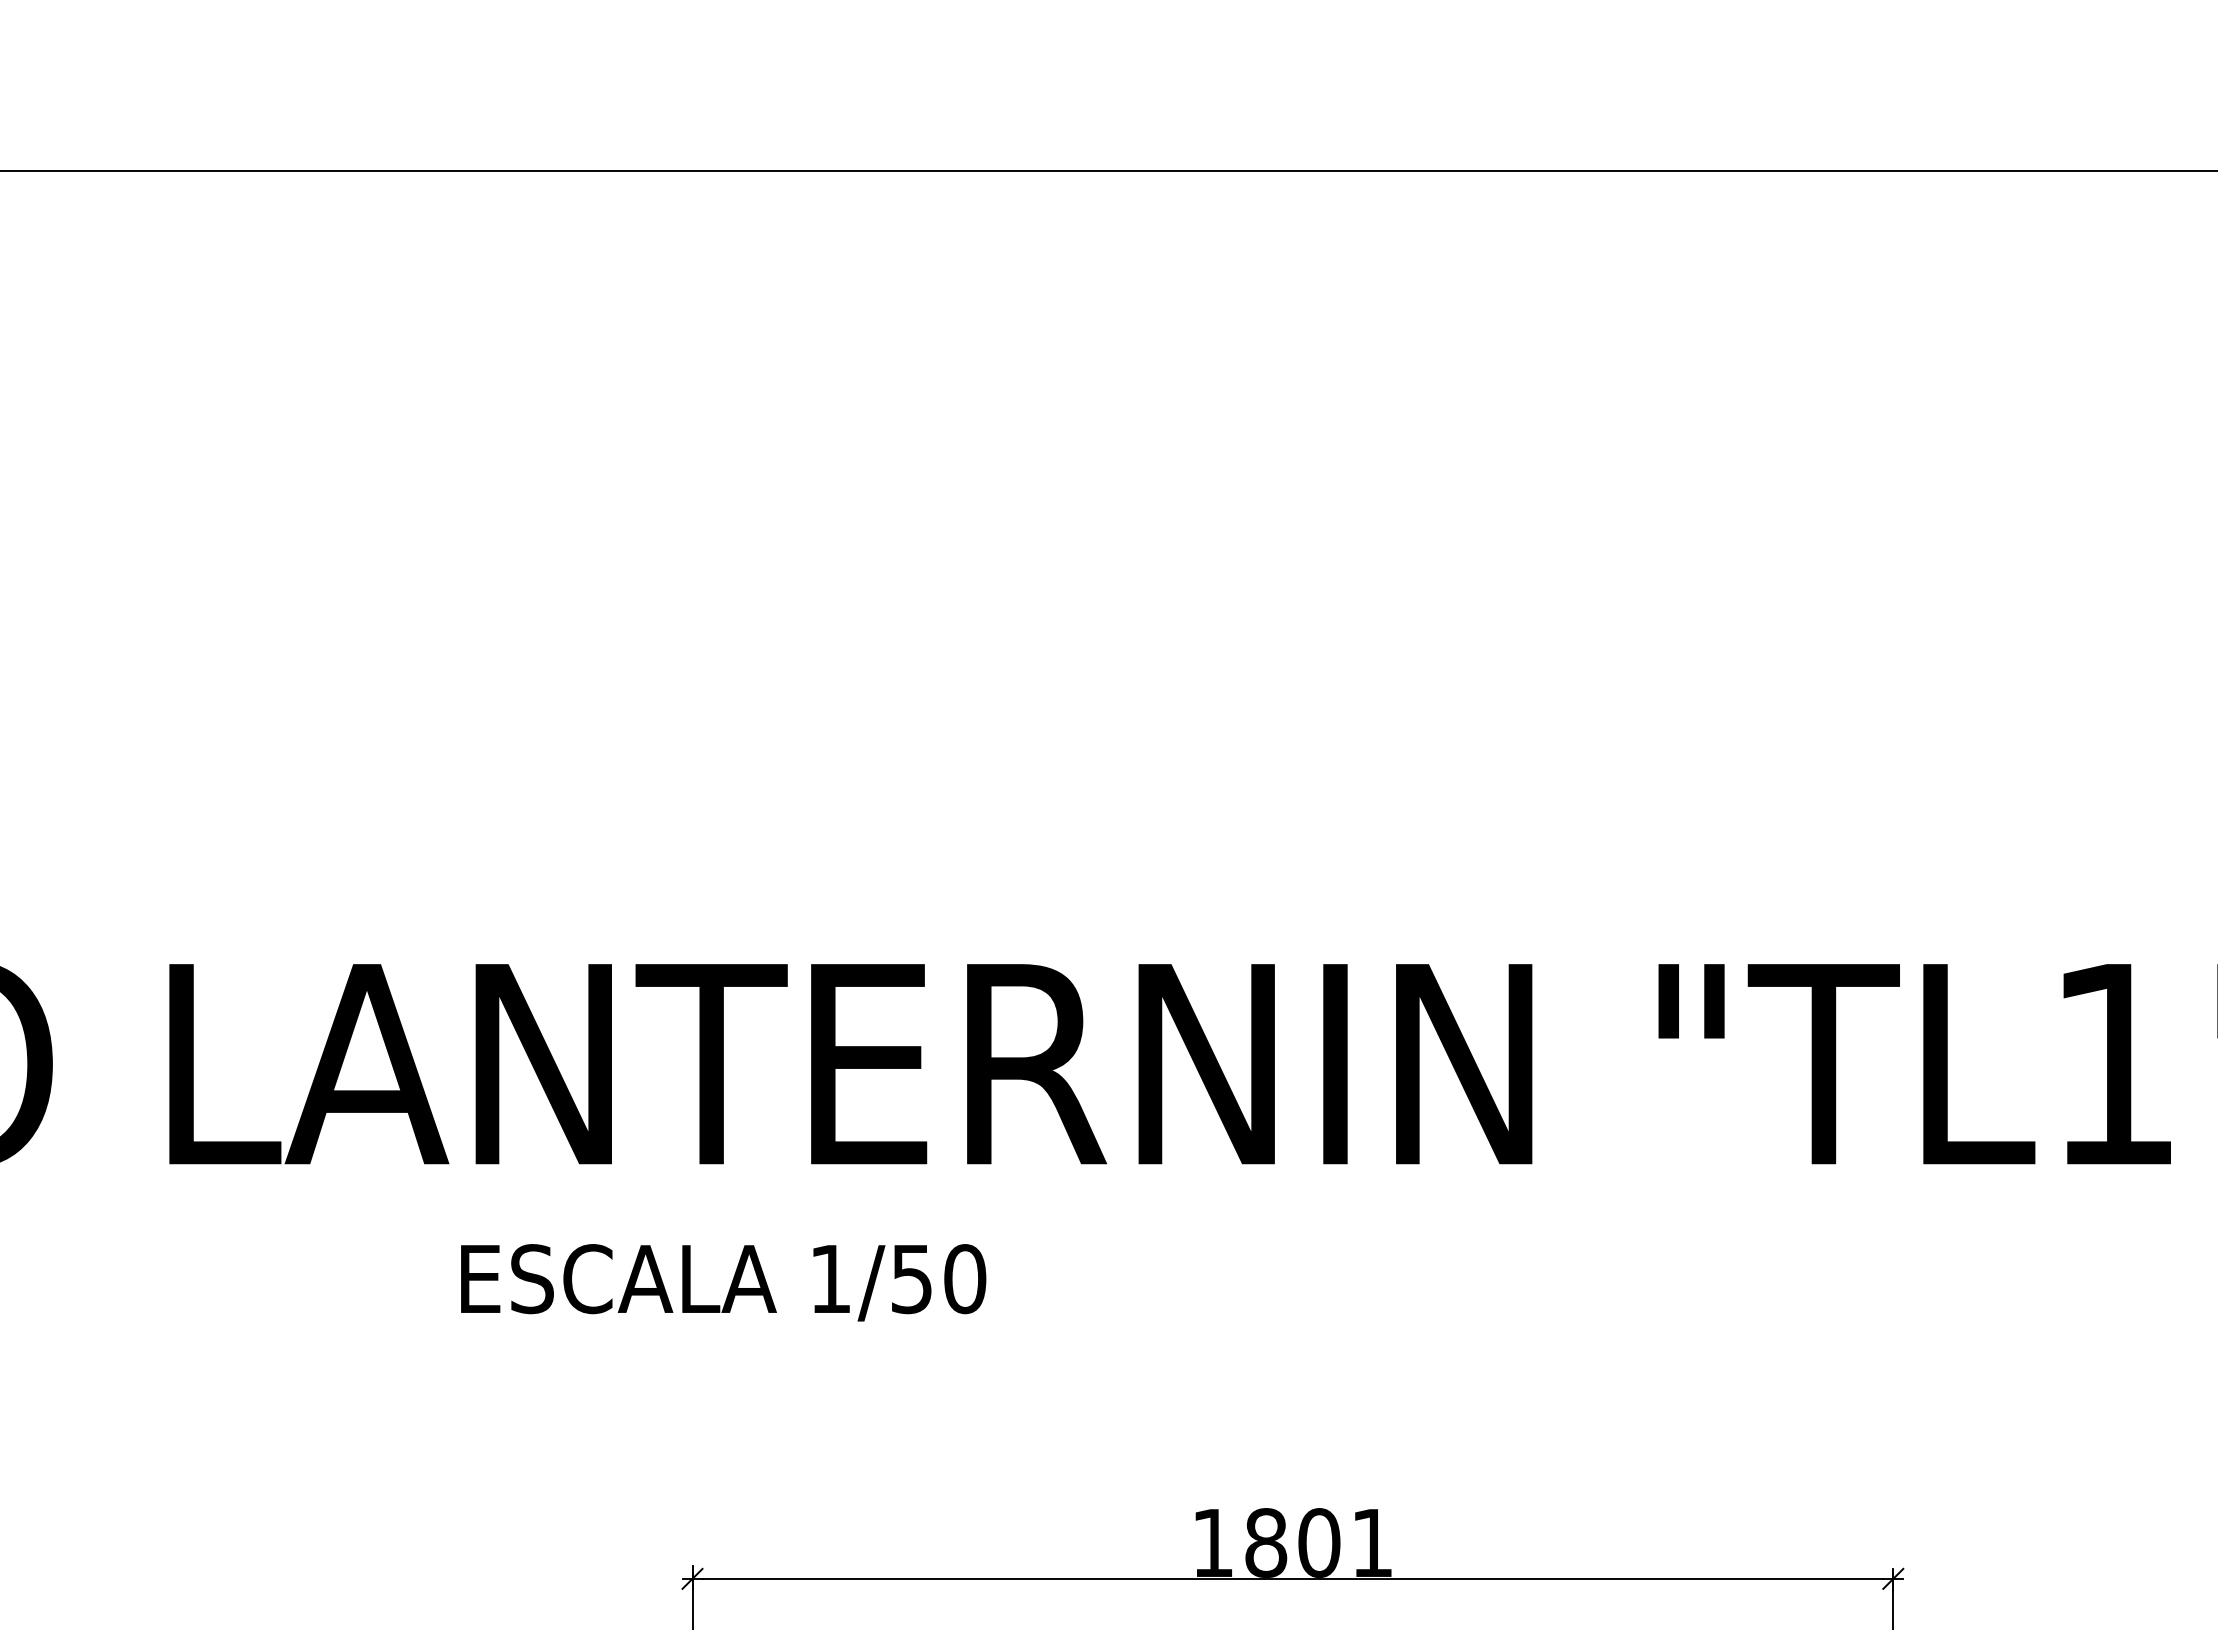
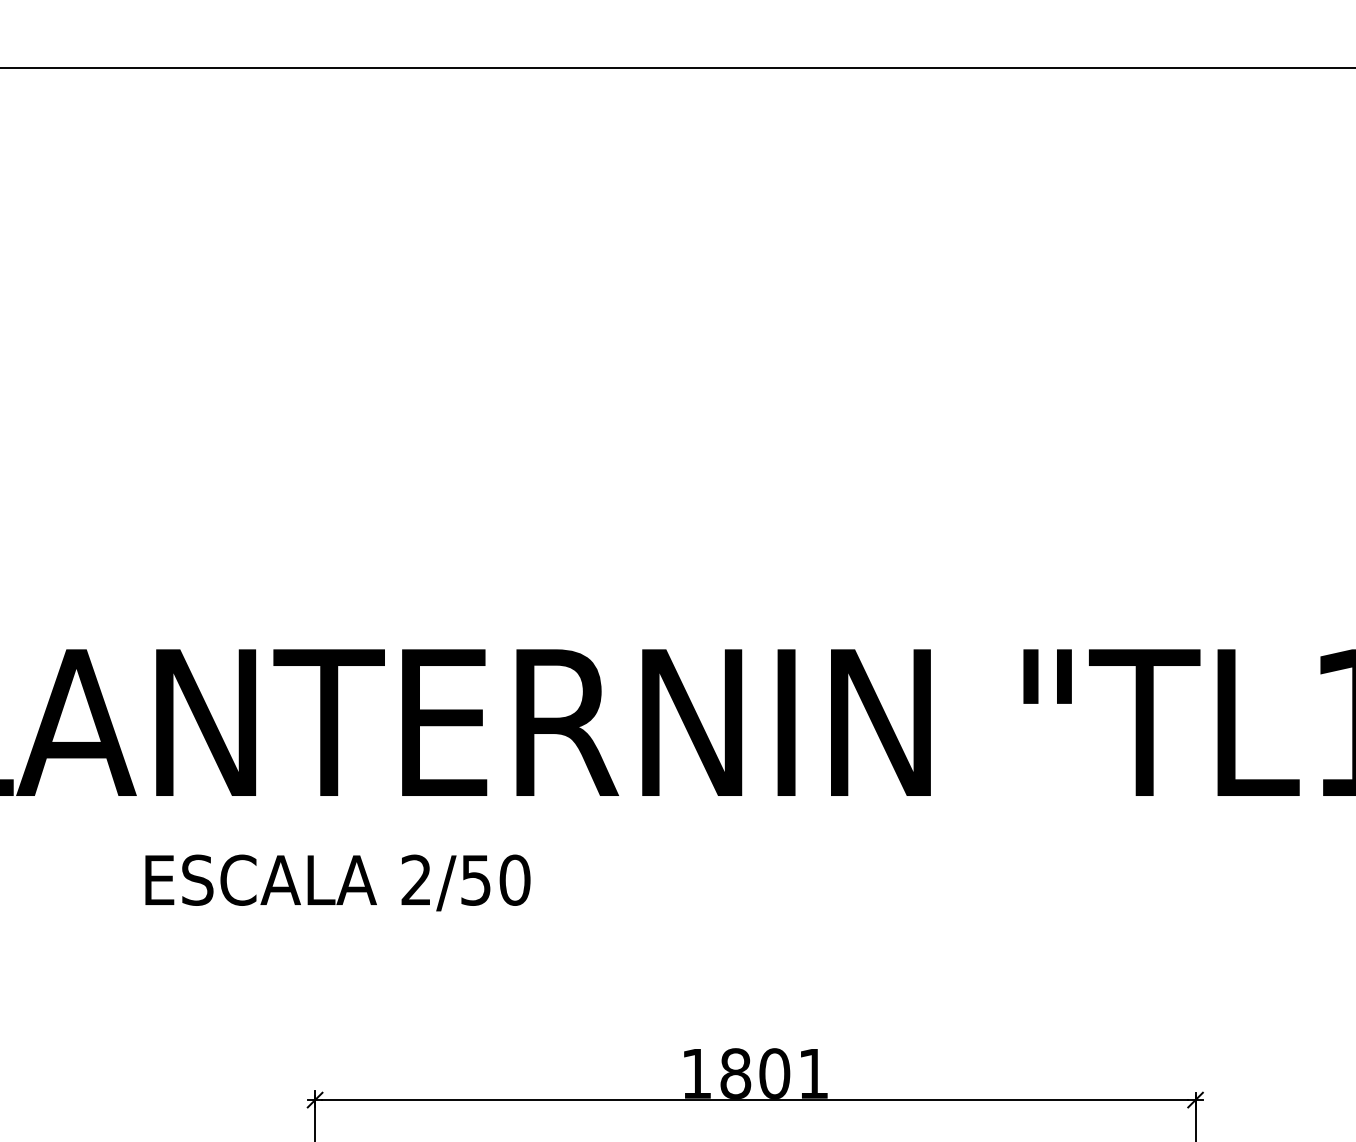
text: (829, 1278) -> (415, 879), 1/50 -> 2/50

